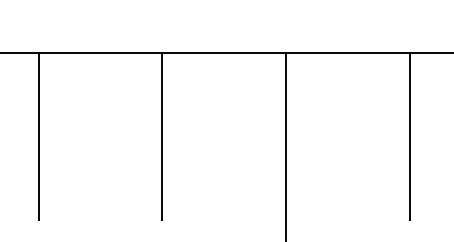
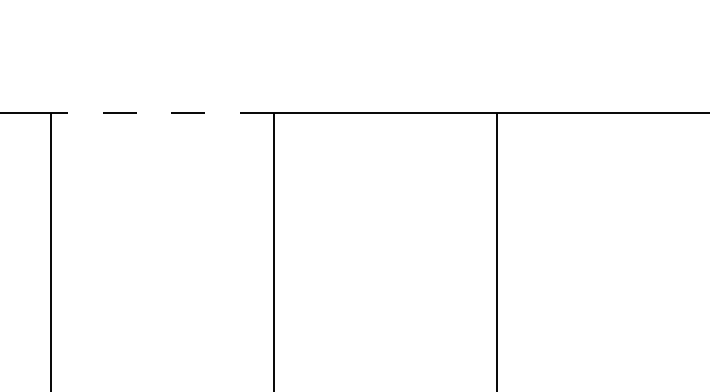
line: (100, 53) -> (162, 112), solid -> dashed

